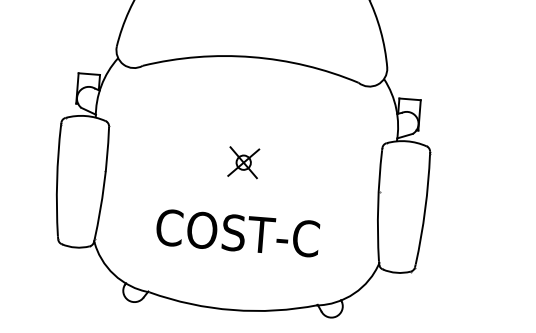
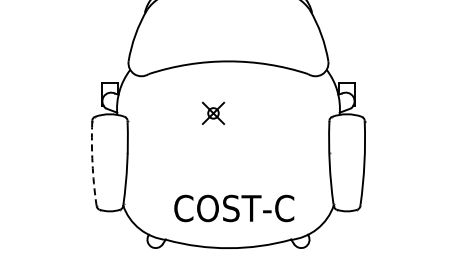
part: (243, 161) -> (213, 112), moved
arc: (57, 180) -> (92, 163), solid -> dashed
text: (238, 233) -> (234, 208), moved

